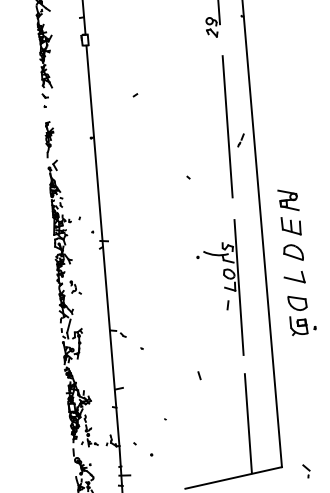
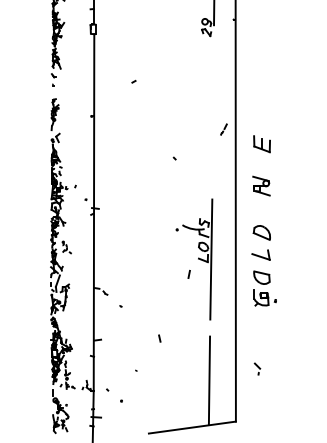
line: (228, 126) -> (213, 116), removed
part: (290, 226) -> (261, 144), moved
line: (227, 304) -> (188, 273), moved
line: (199, 375) -> (159, 338), moved
part: (306, 470) -> (257, 368), moved

